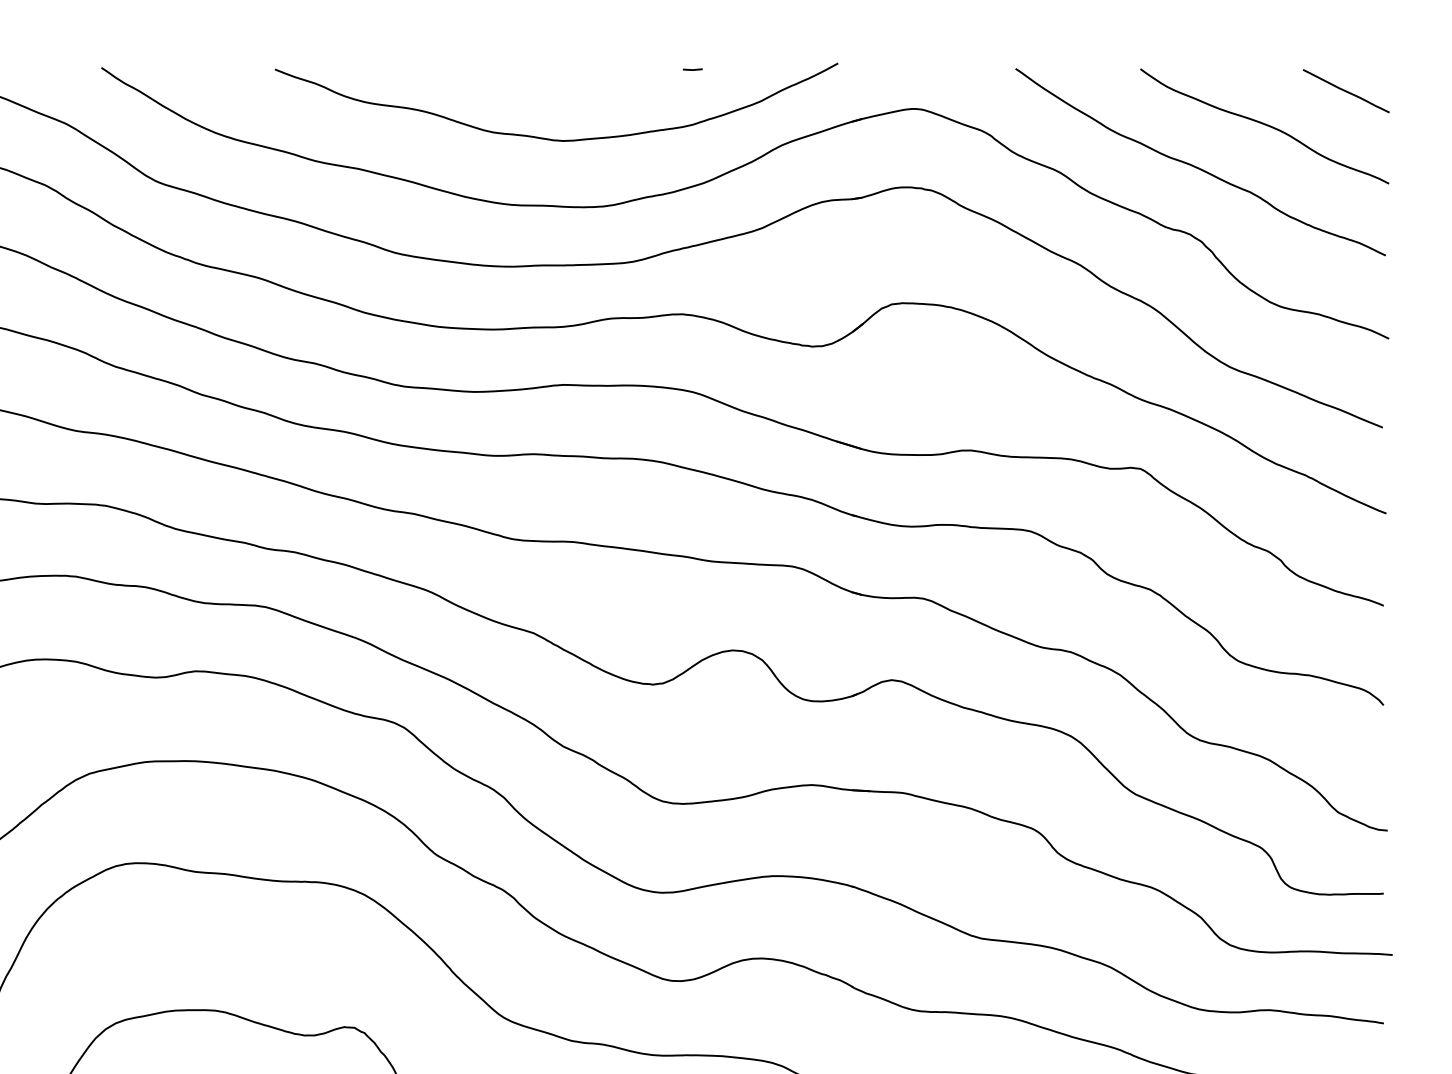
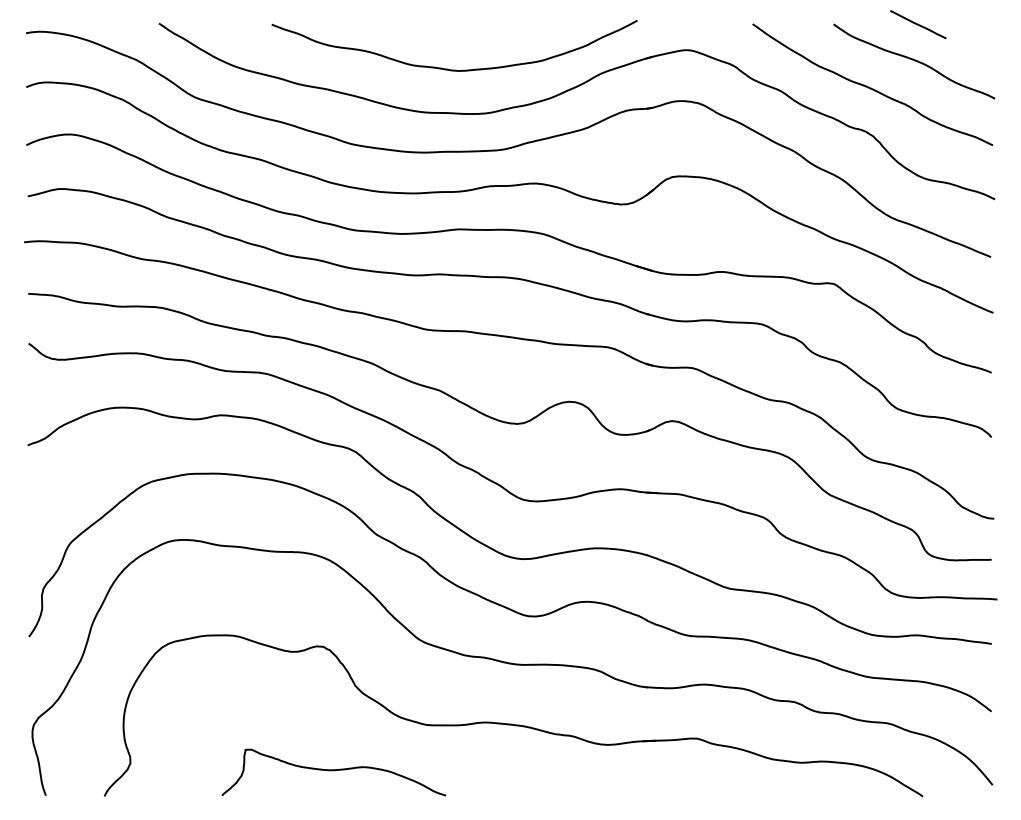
line: (692, 69) -> (542, 24), removed
line: (1346, 90) -> (918, 24), moved

